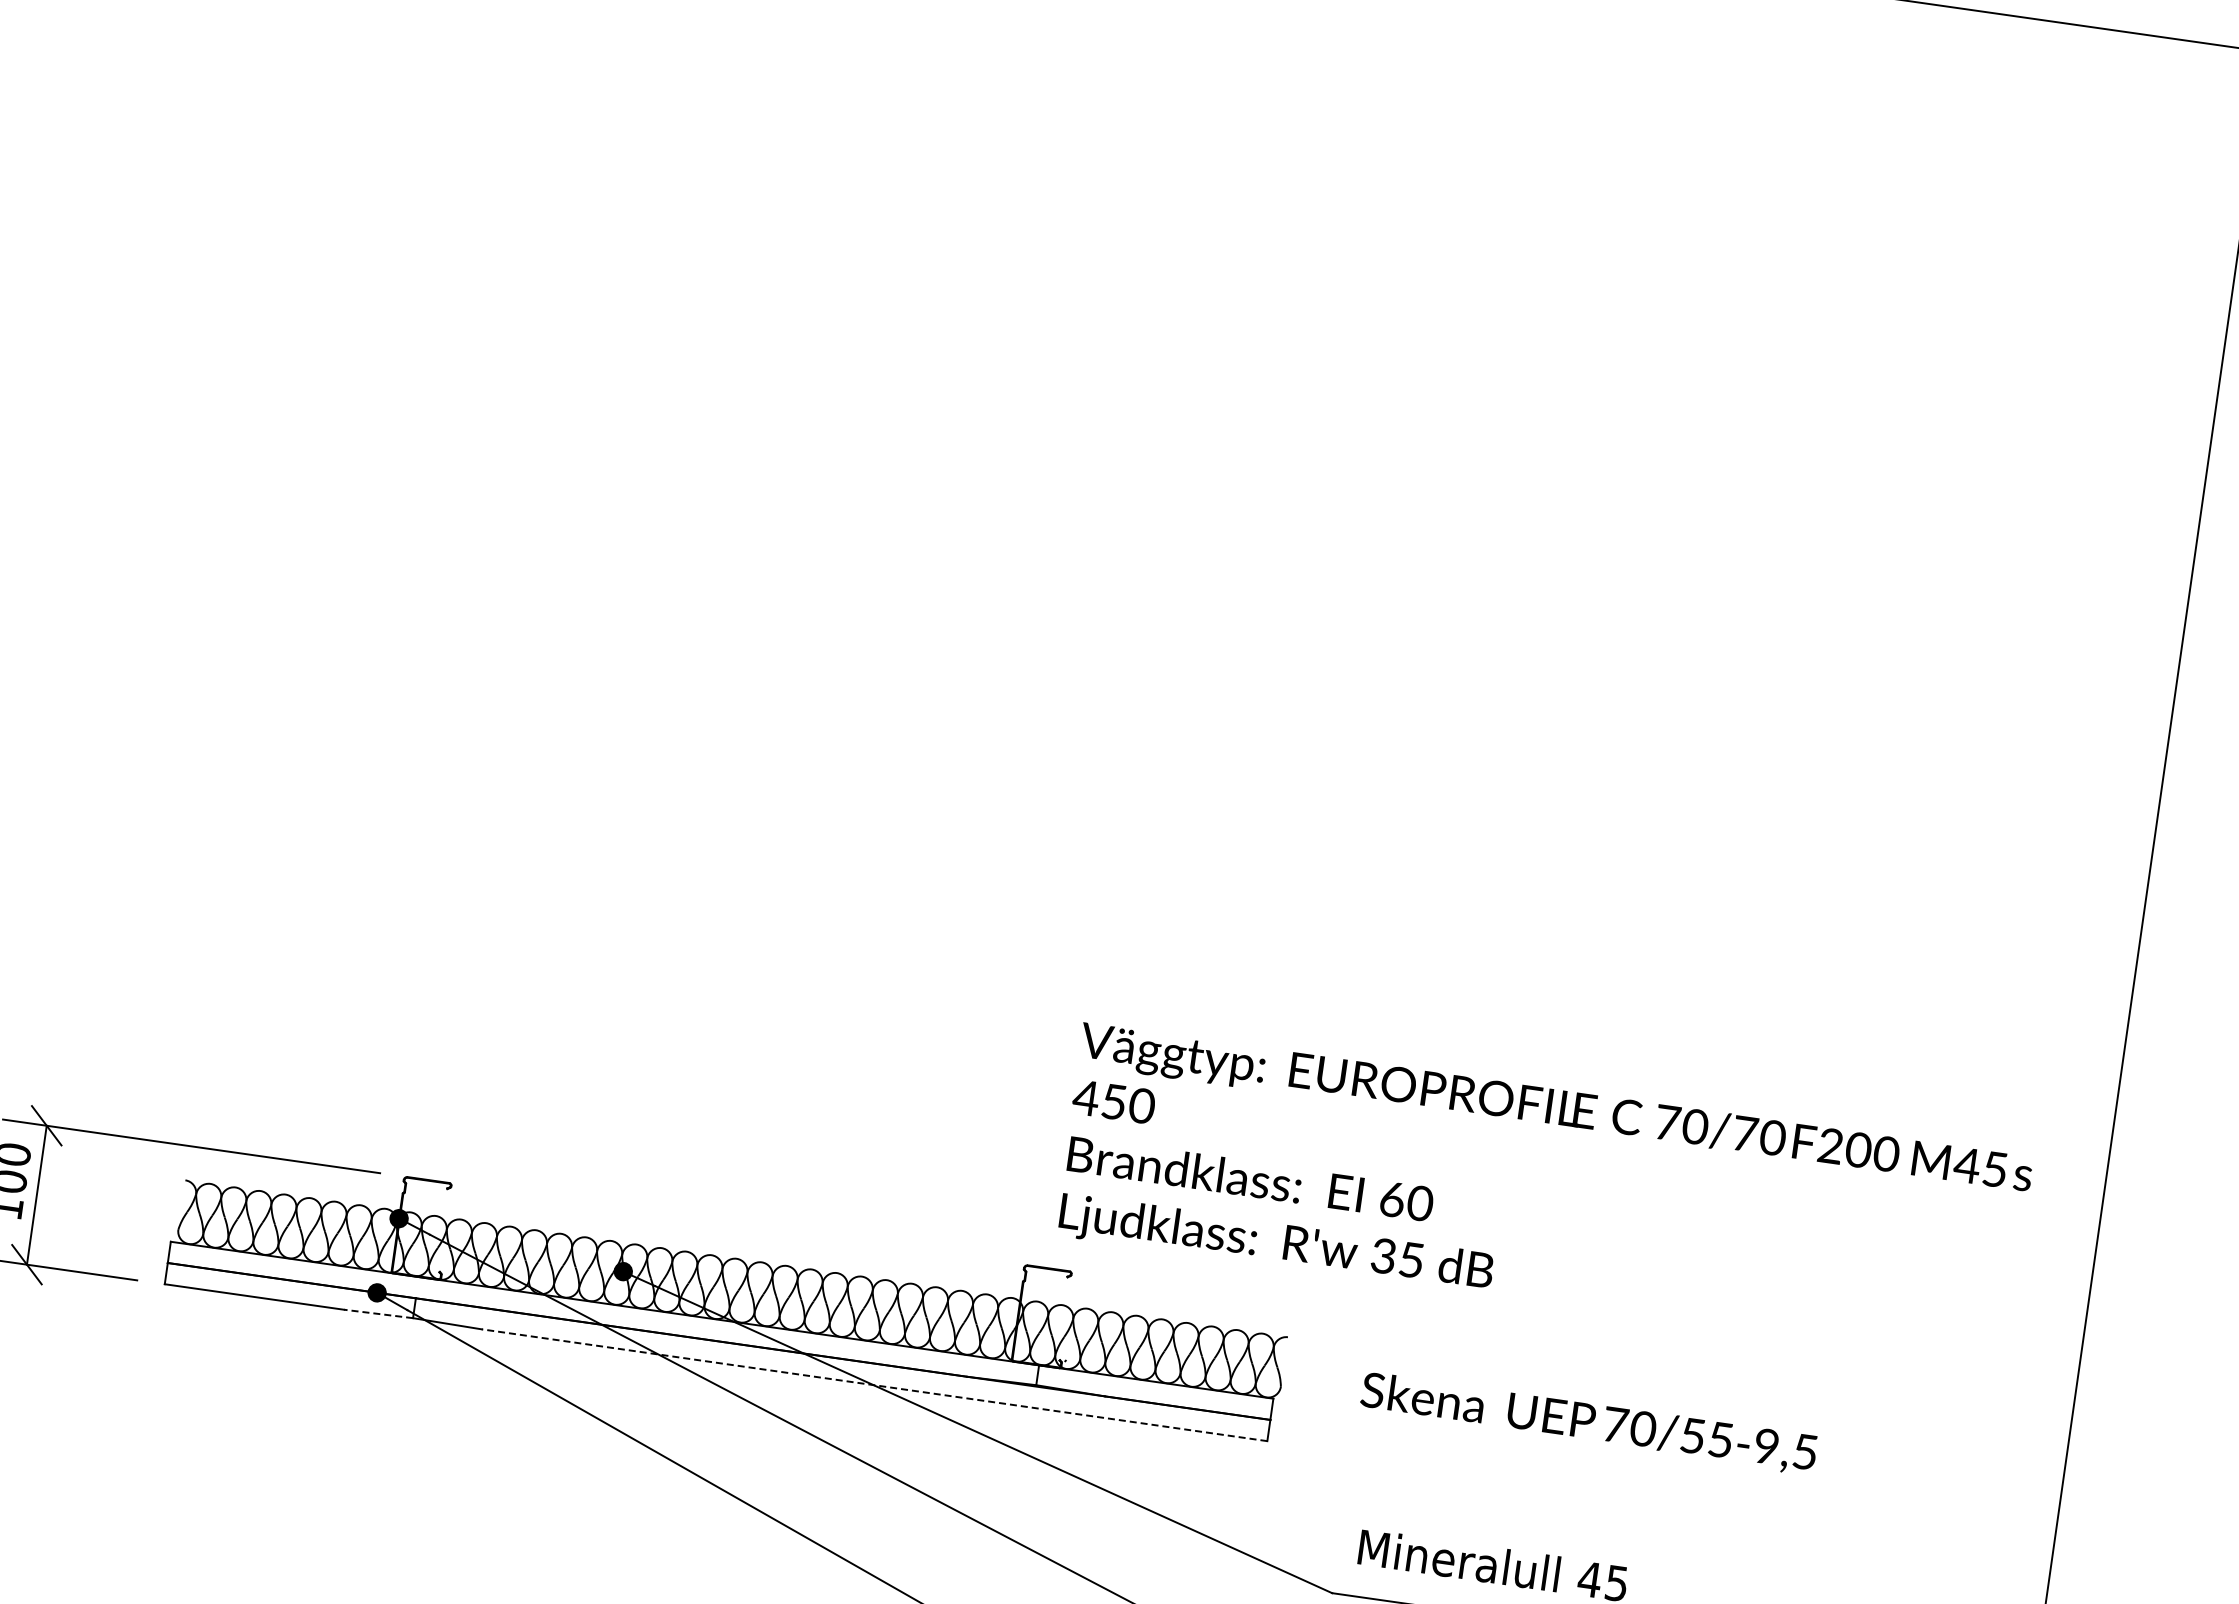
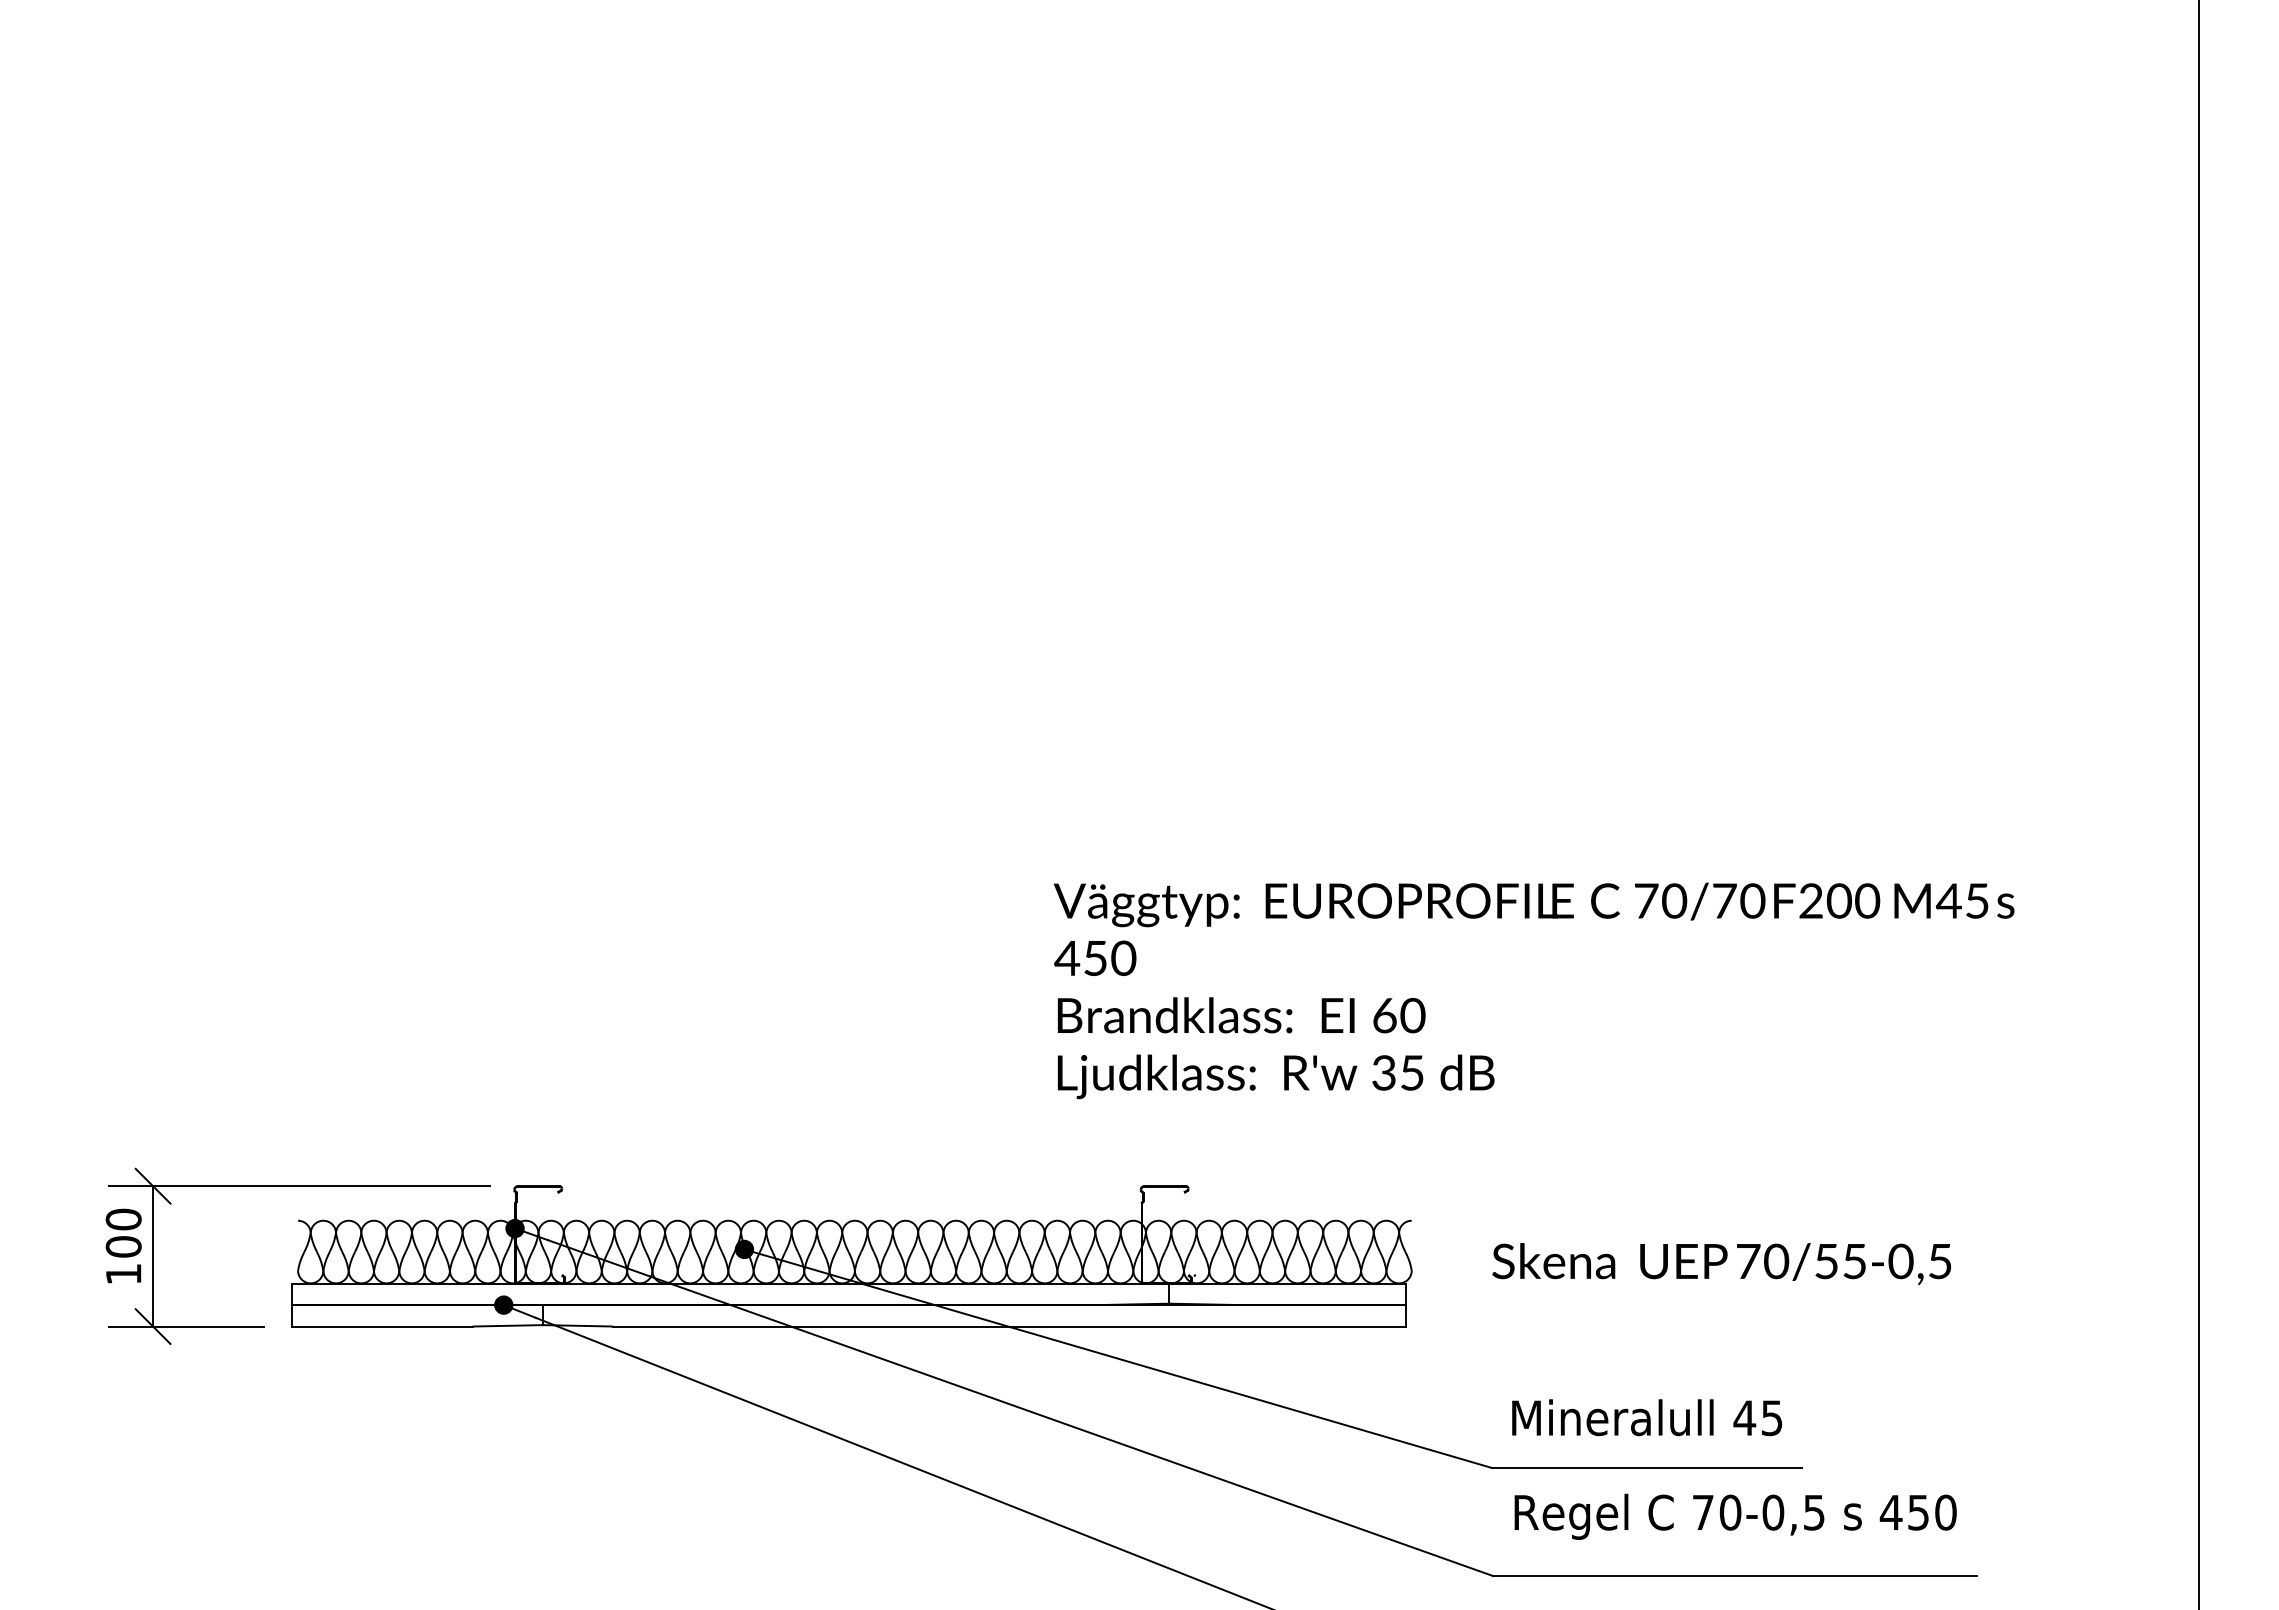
text: (1543, 1195) -> (1533, 990), moved
line: (378, 1313) -> (508, 1325), dashed -> solid
line: (874, 1385) -> (1009, 1326), dashed -> solid
text: (1765, 1447) -> (1900, 1262), 70/55-9,5 -> 70/55-0,5

